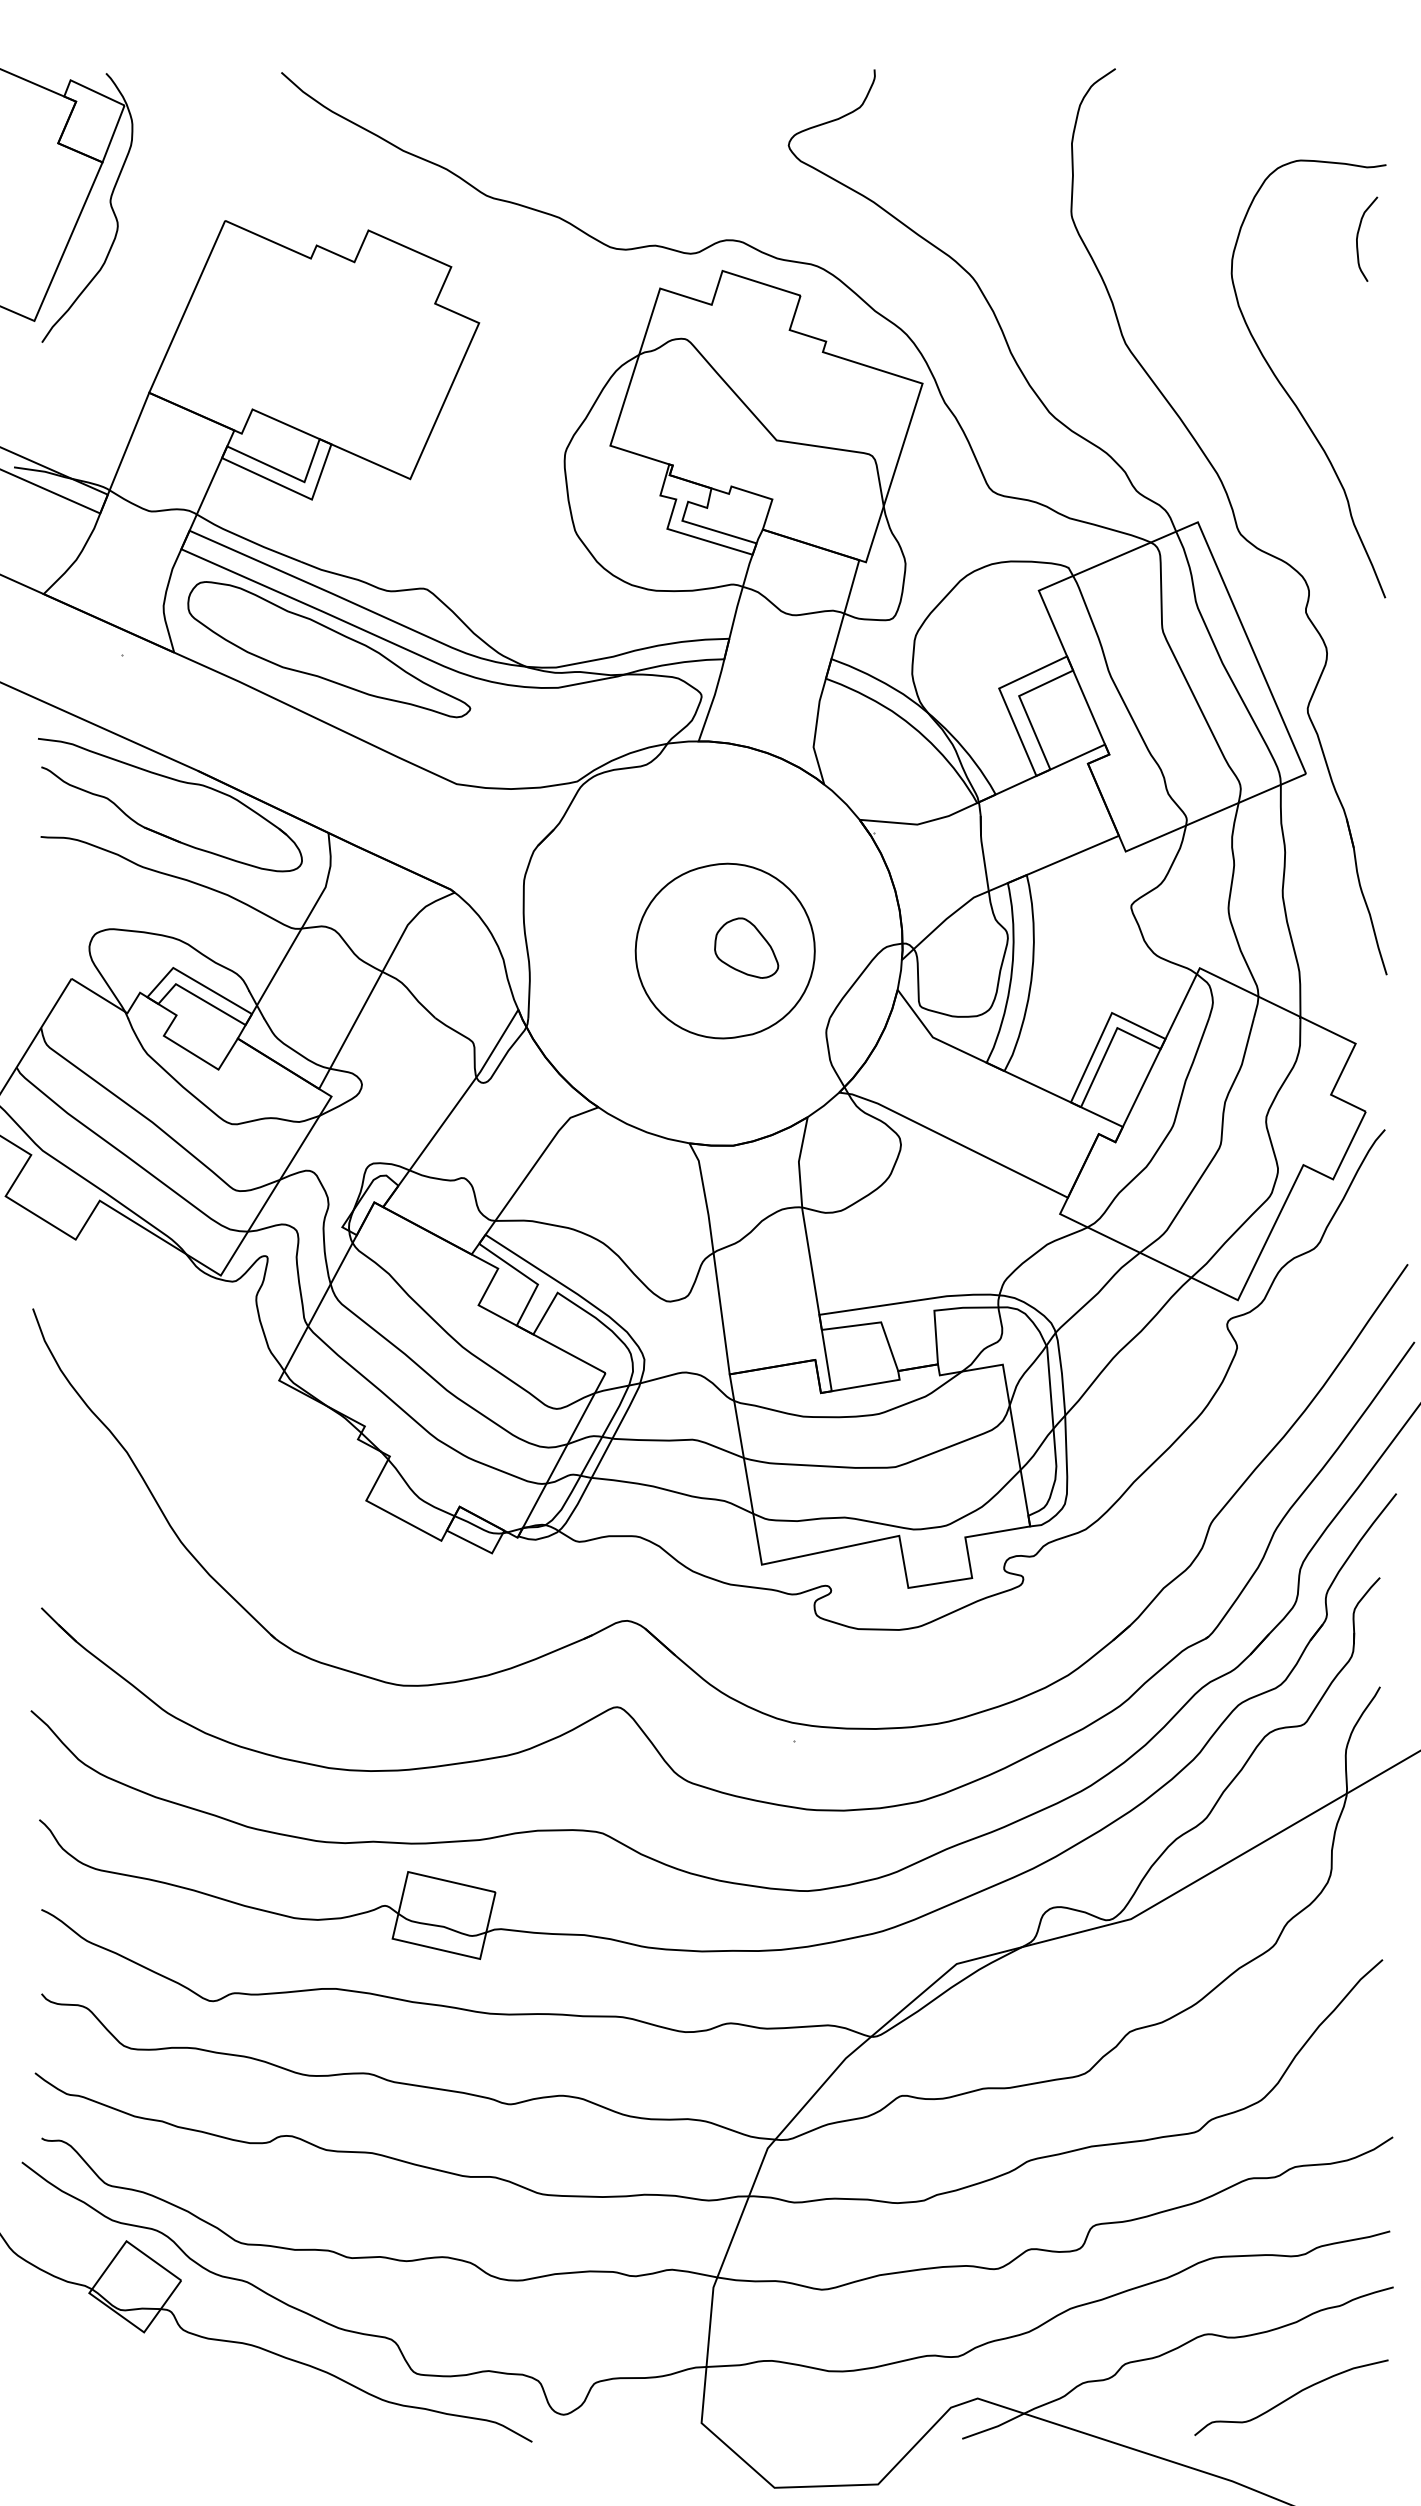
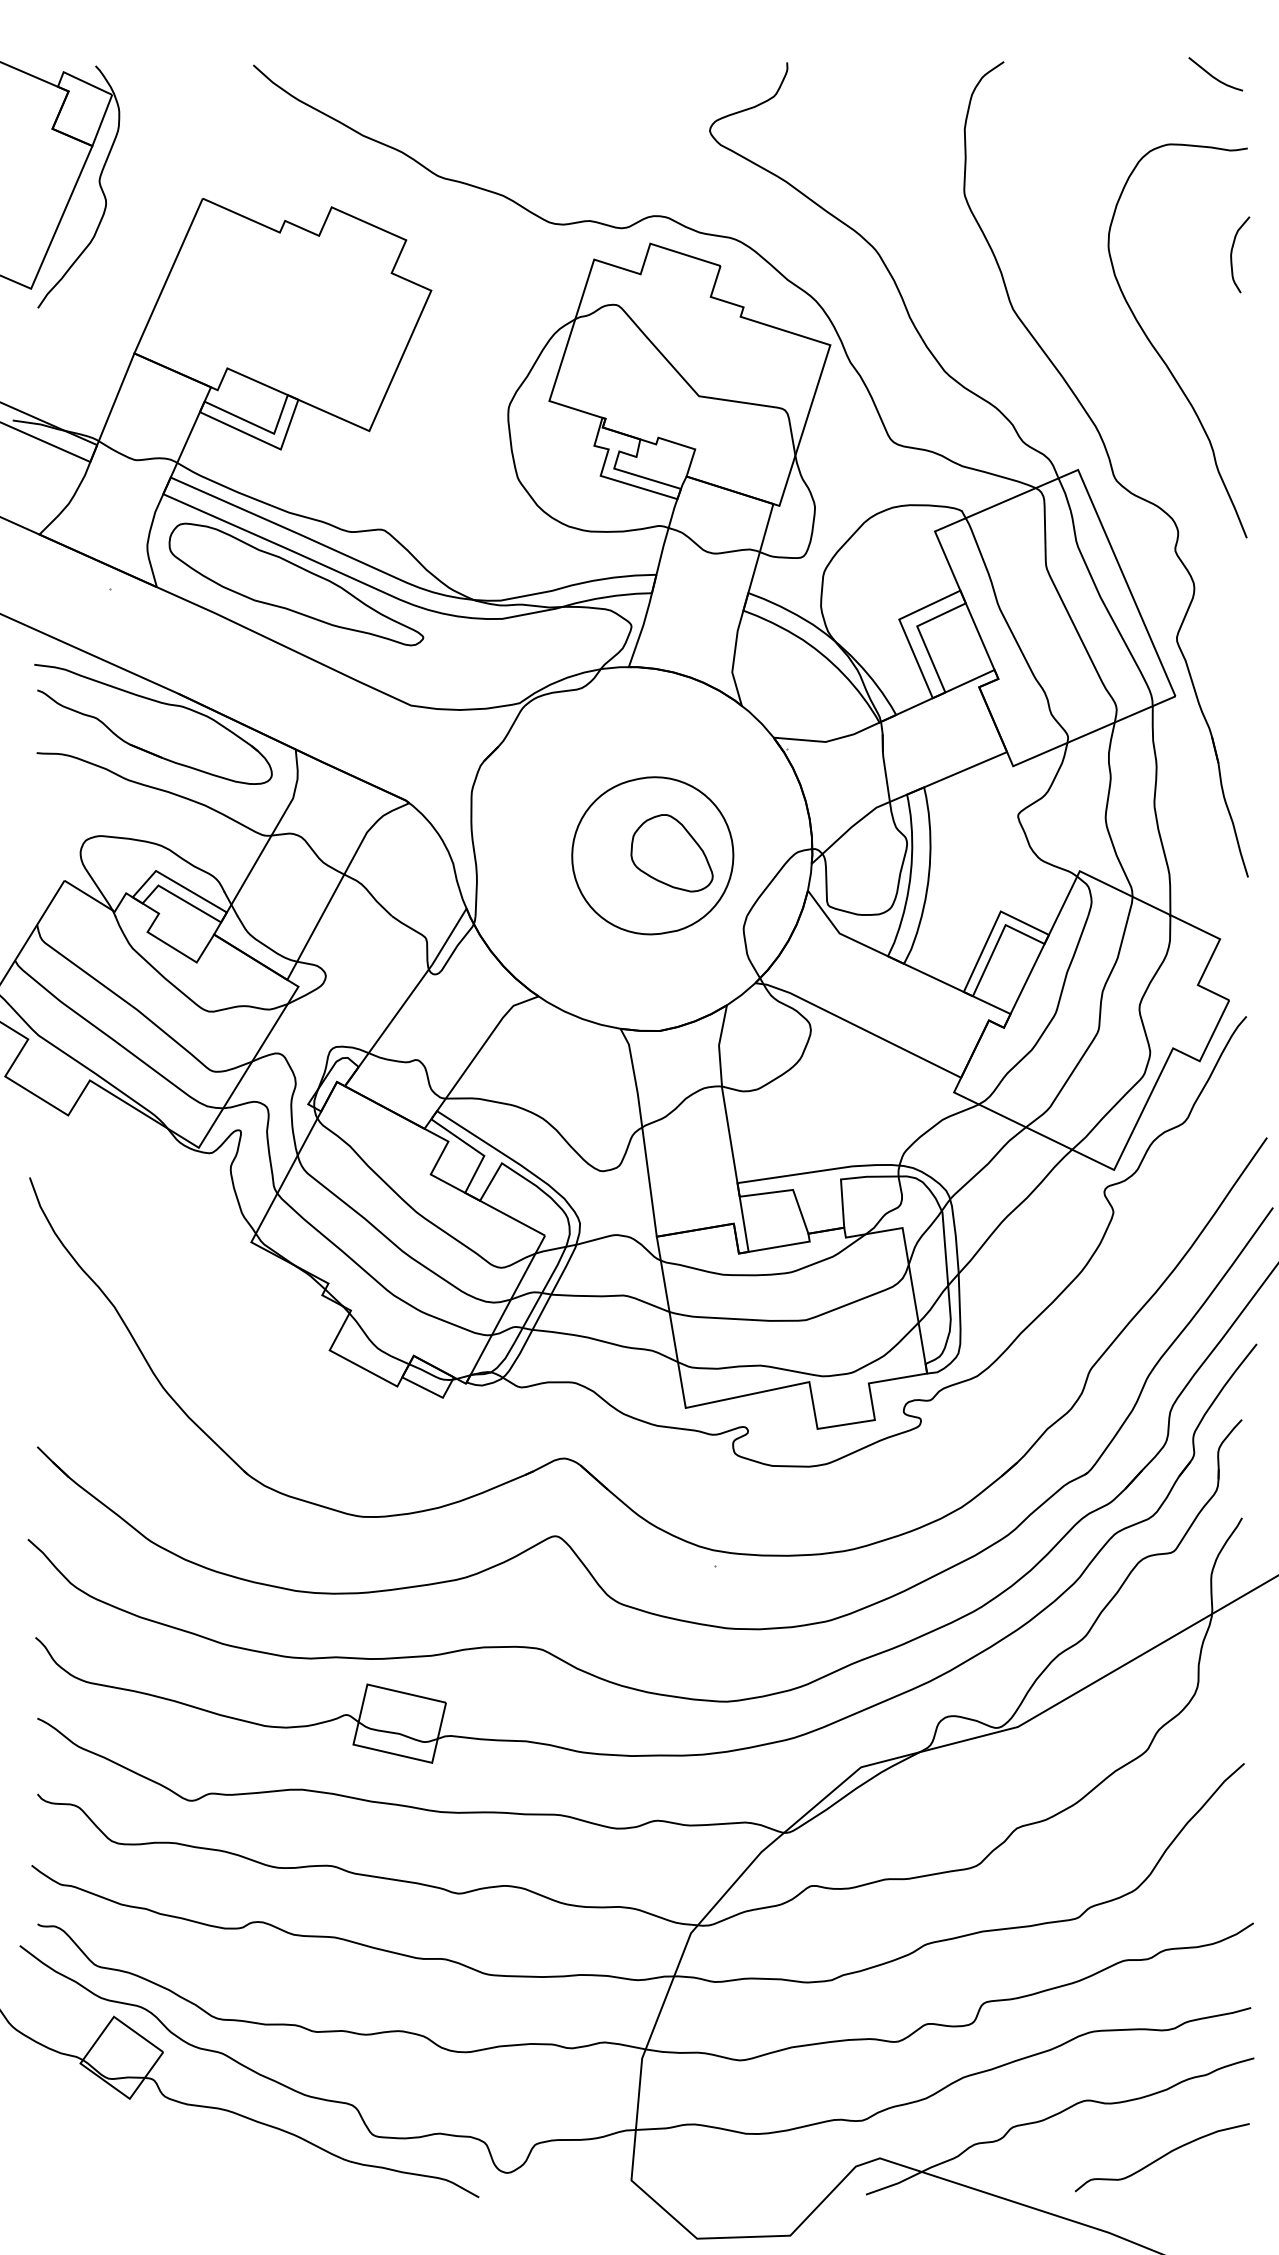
curve: (1348, 84) -> (1213, 75), added
curve: (1358, 237) -> (1232, 253), moved
part: (746, 947) -> (671, 852), size x1.43

